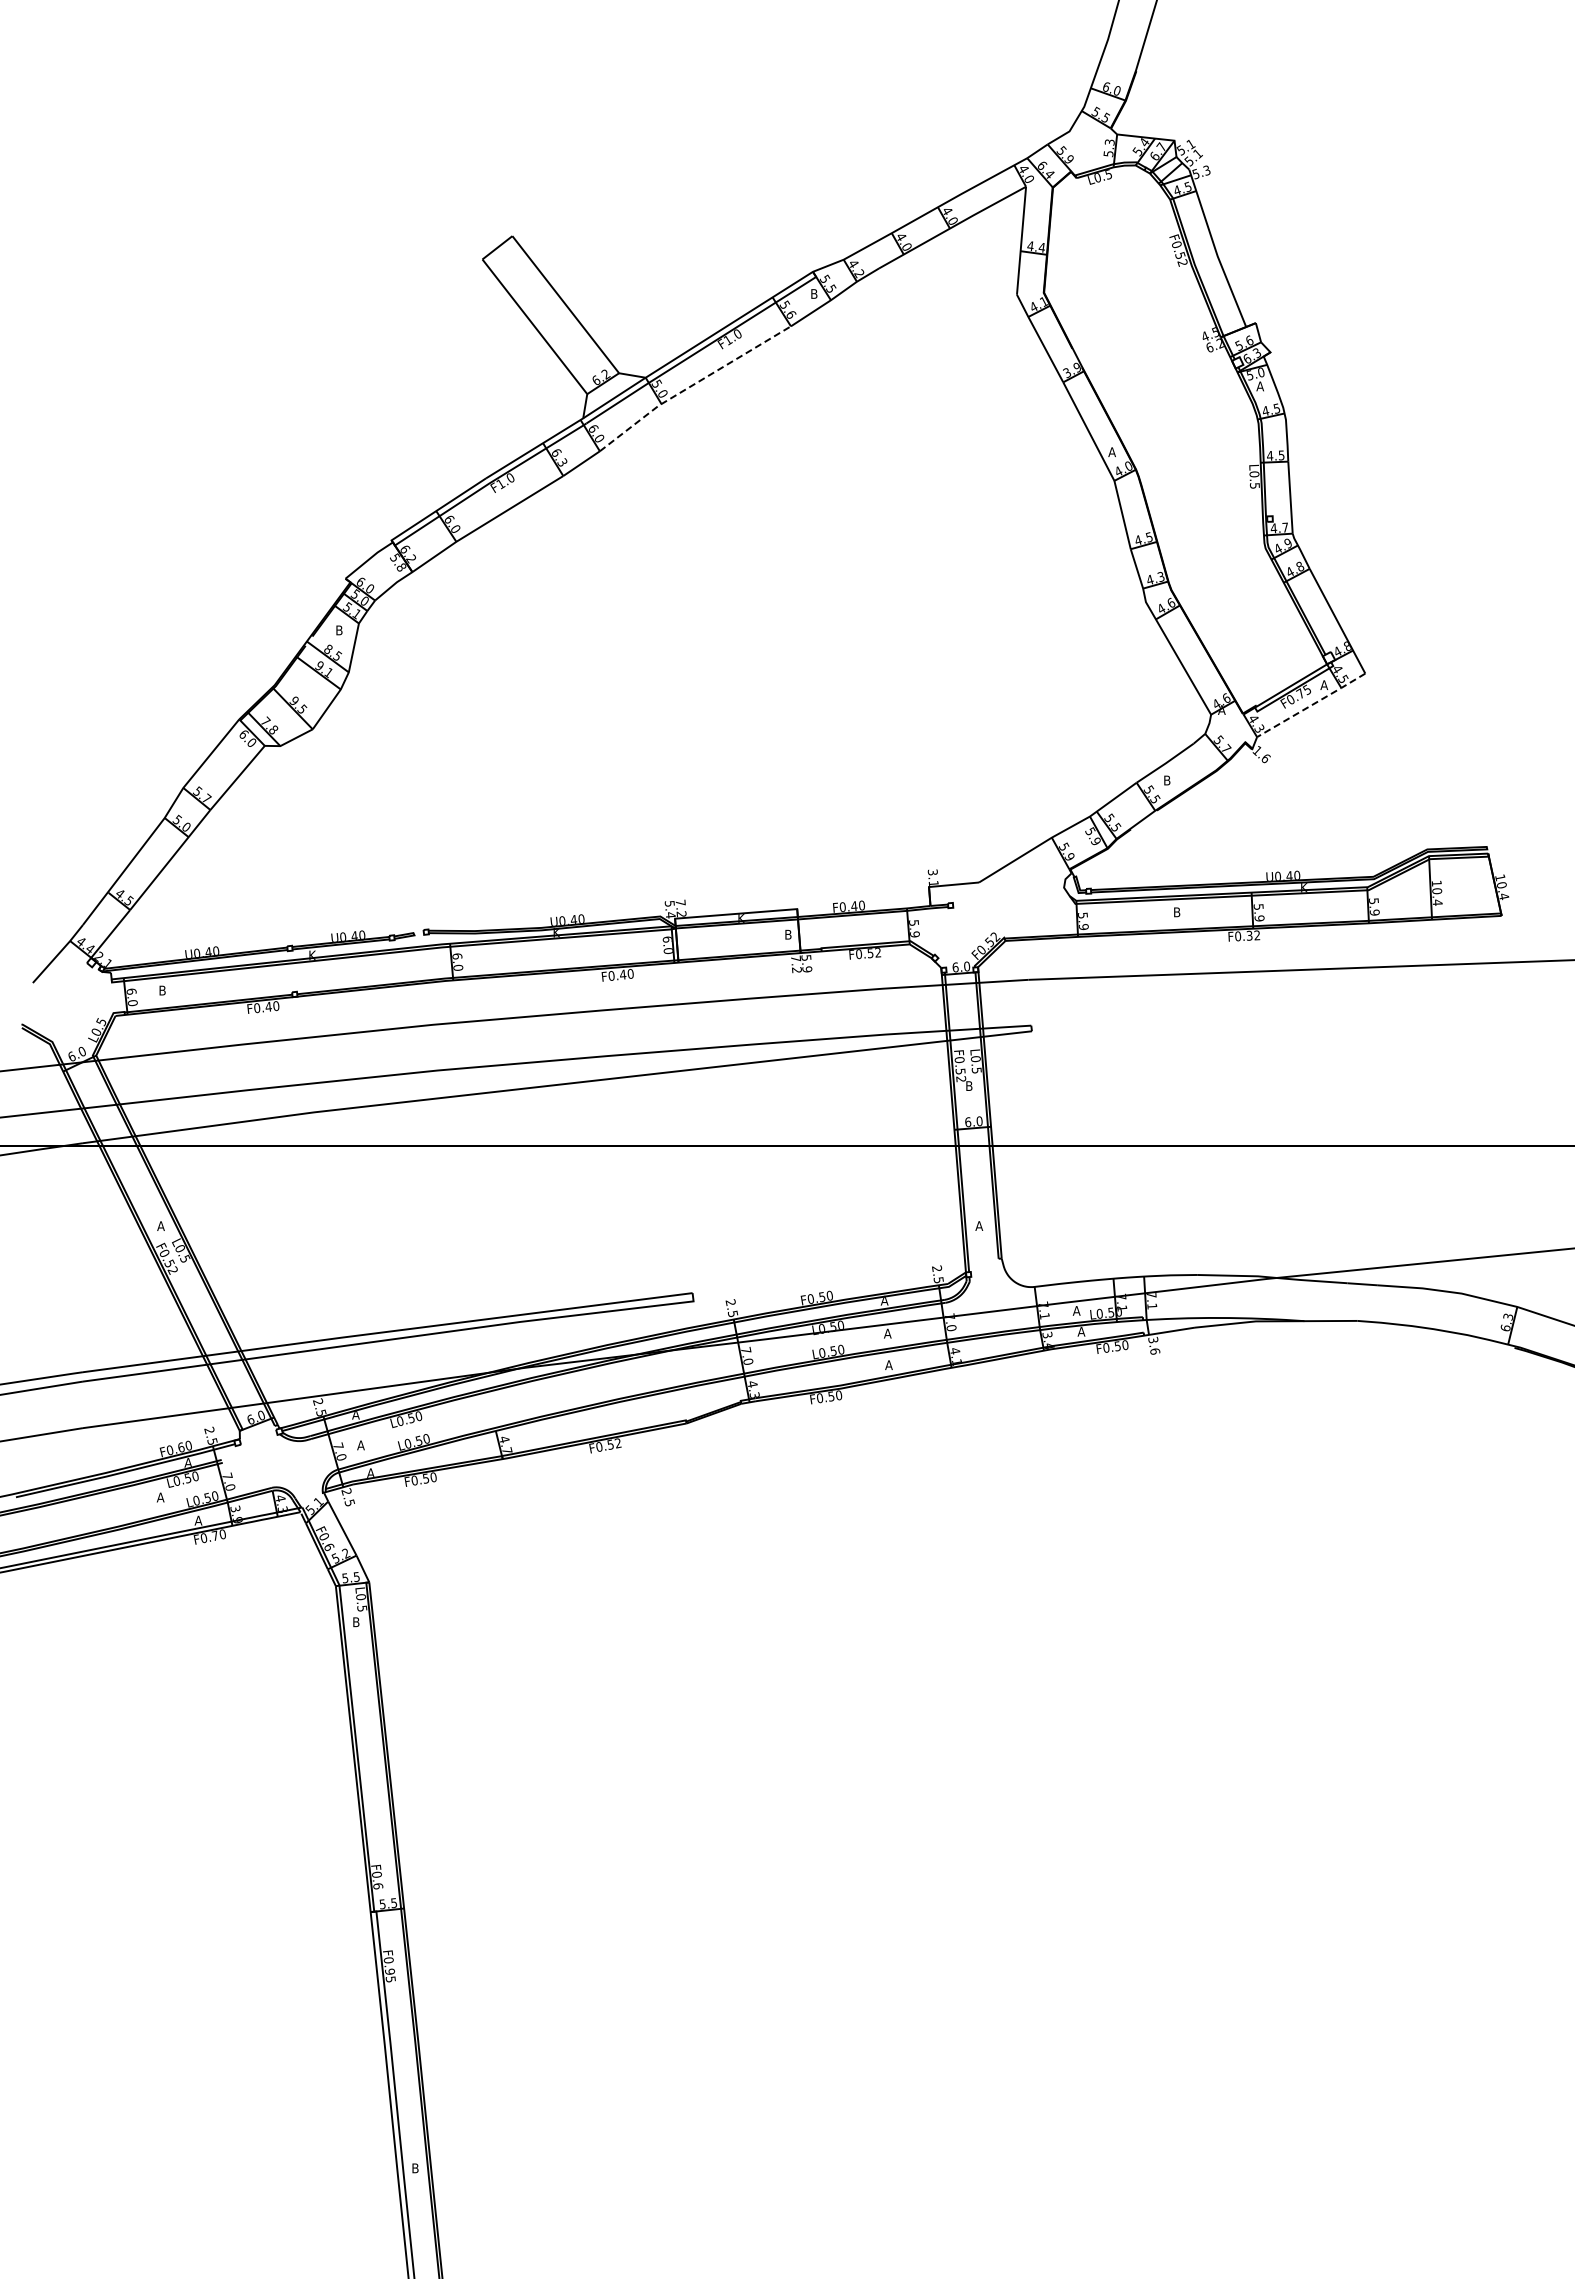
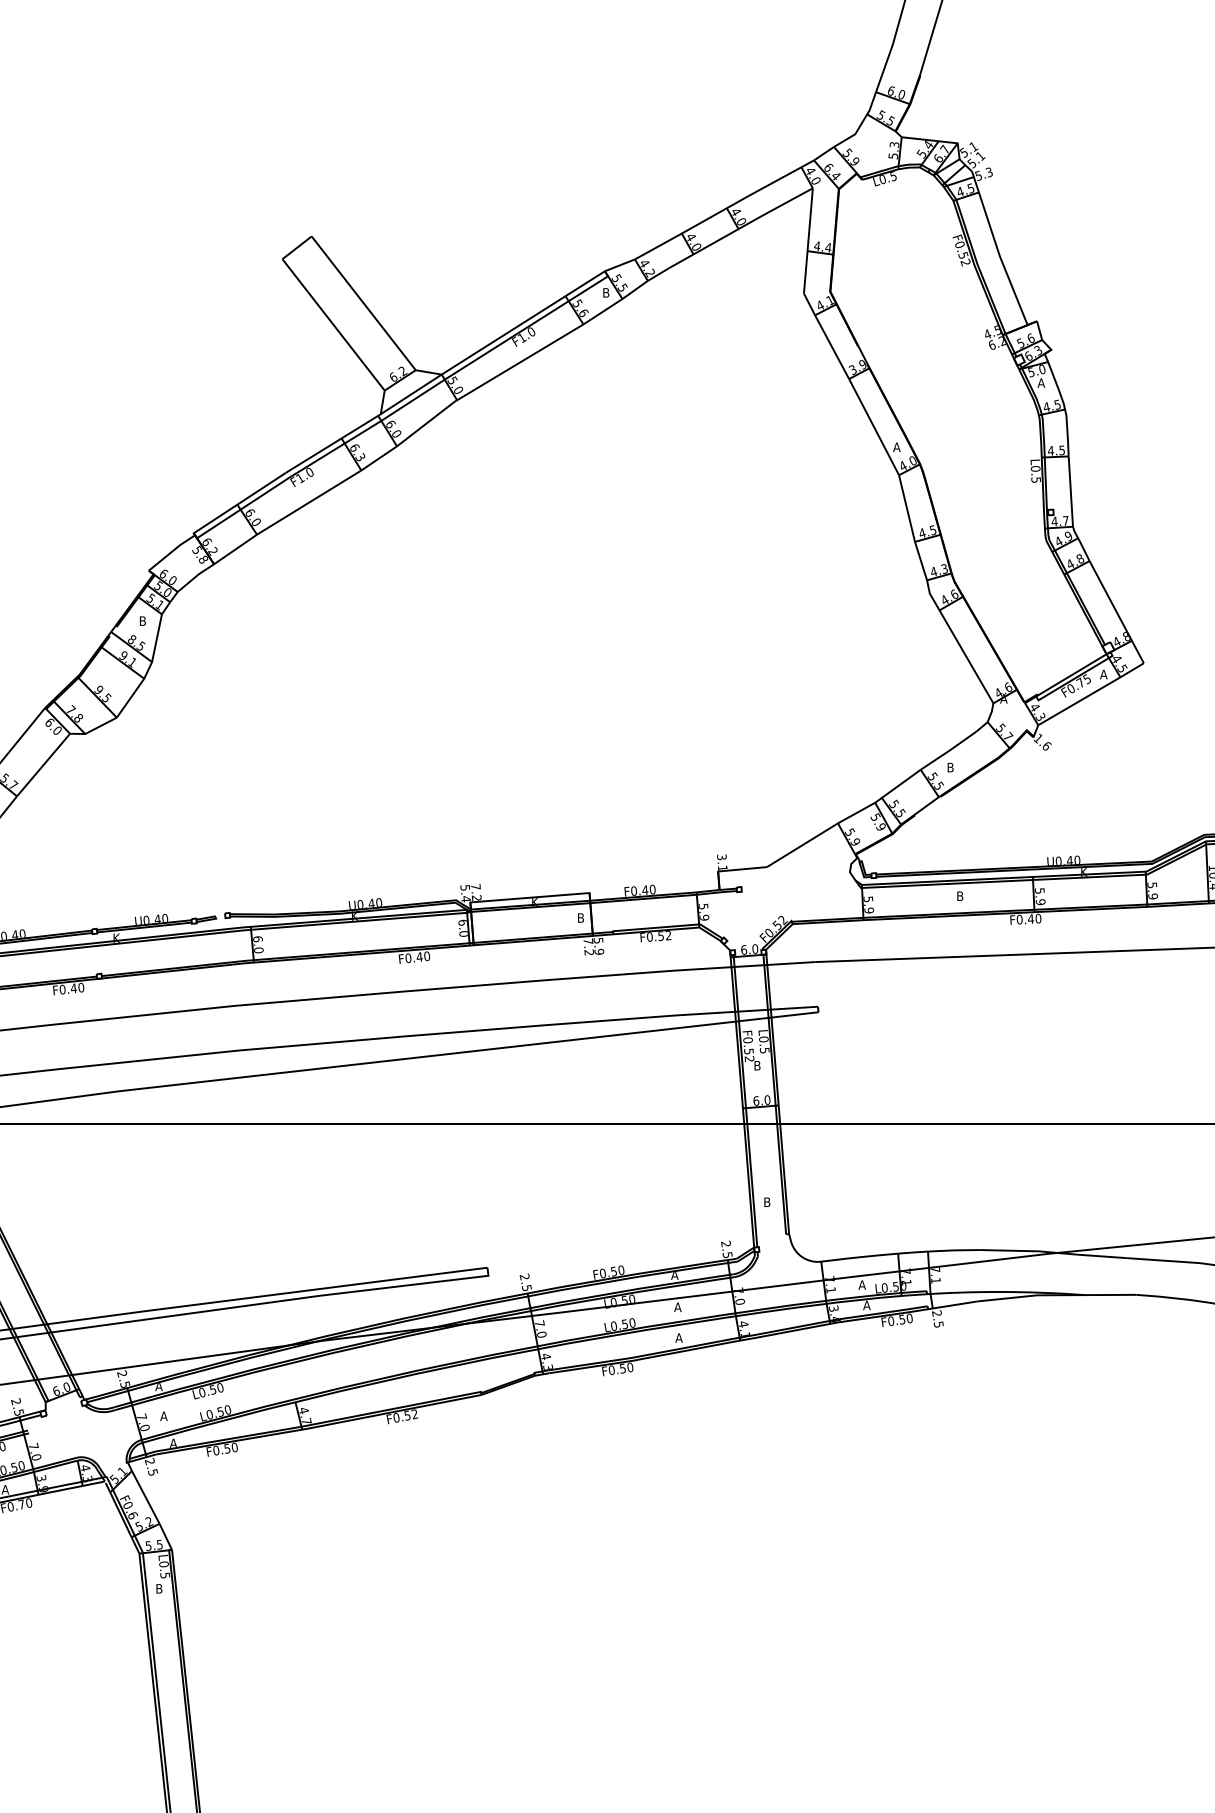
line: (693, 385) -> (488, 382), dashed -> solid
line: (1311, 705) -> (1091, 694), dashed -> solid
text: (1253, 935) -> (1034, 918), F0.32 -> F0.40
text: (979, 1225) -> (767, 1201), A -> B
text: (1154, 1345) -> (938, 1318), 3.6 -> 2.5

